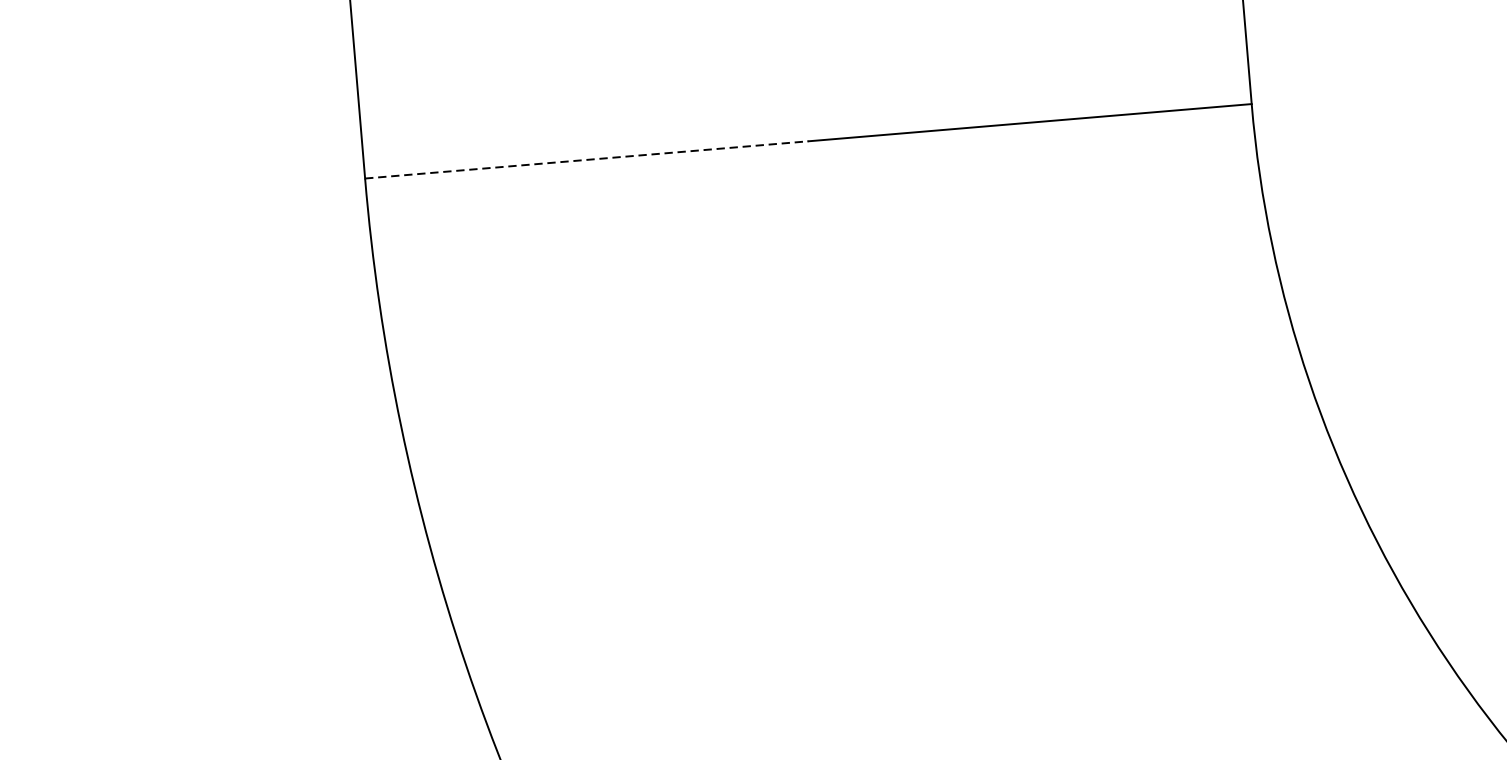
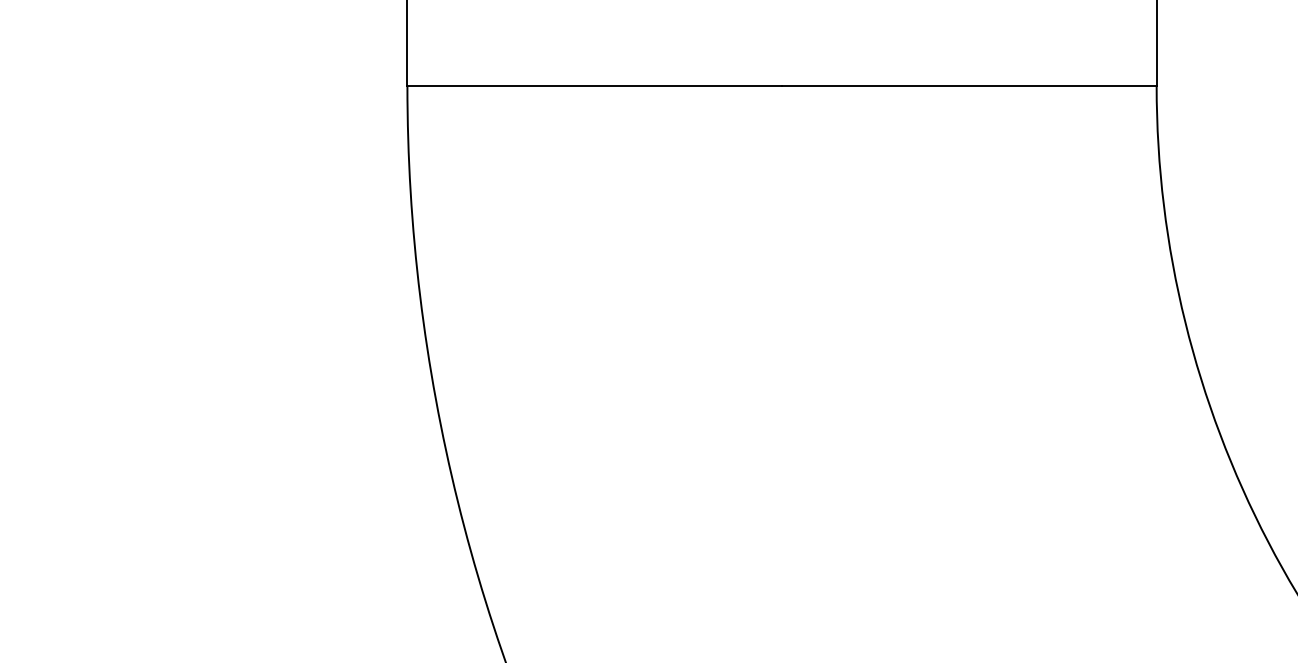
line: (587, 159) -> (595, 85), dashed -> solid

